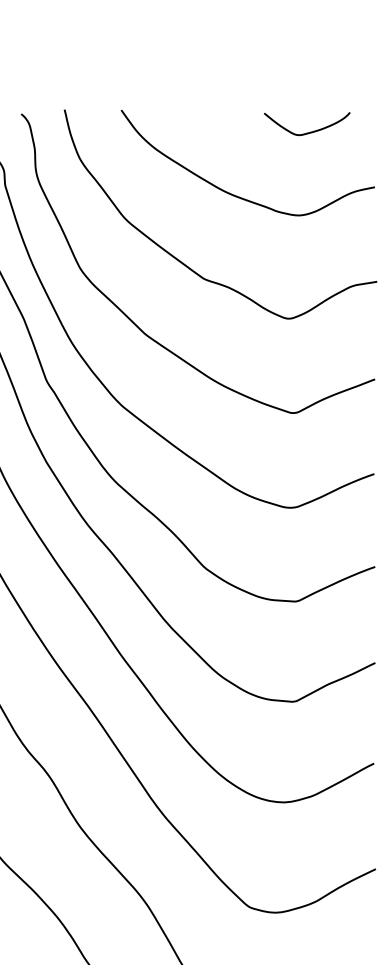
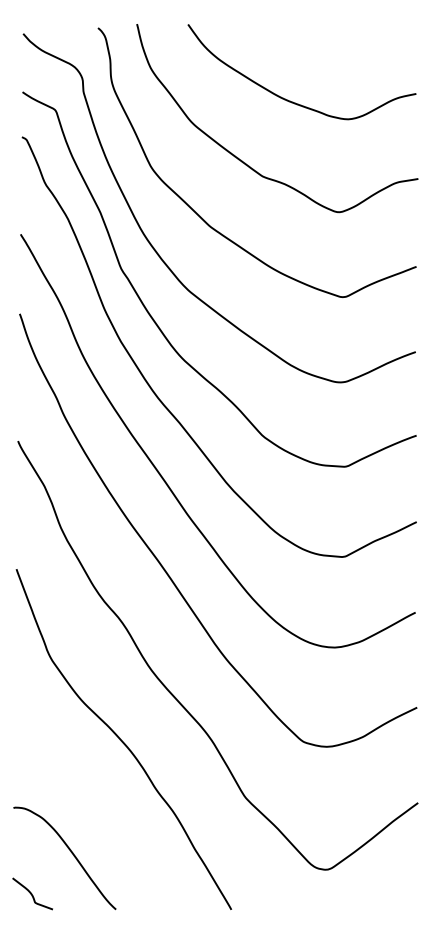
curve: (310, 131) -> (358, 43), removed

